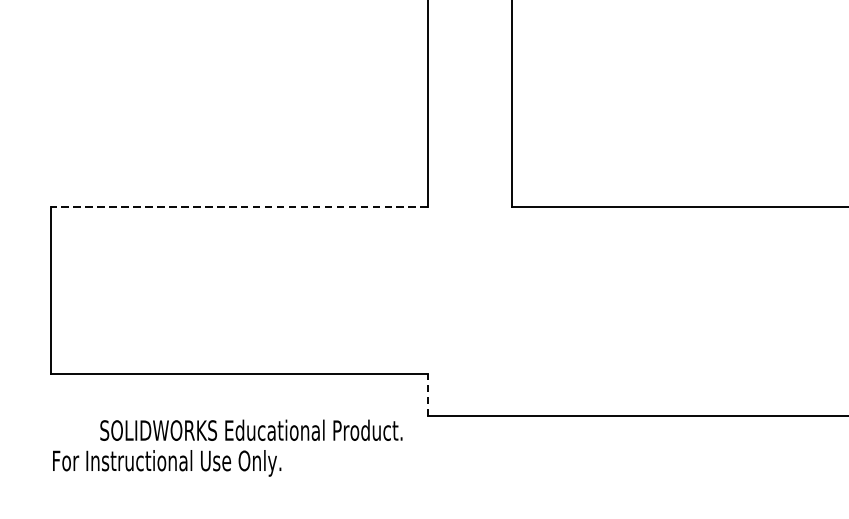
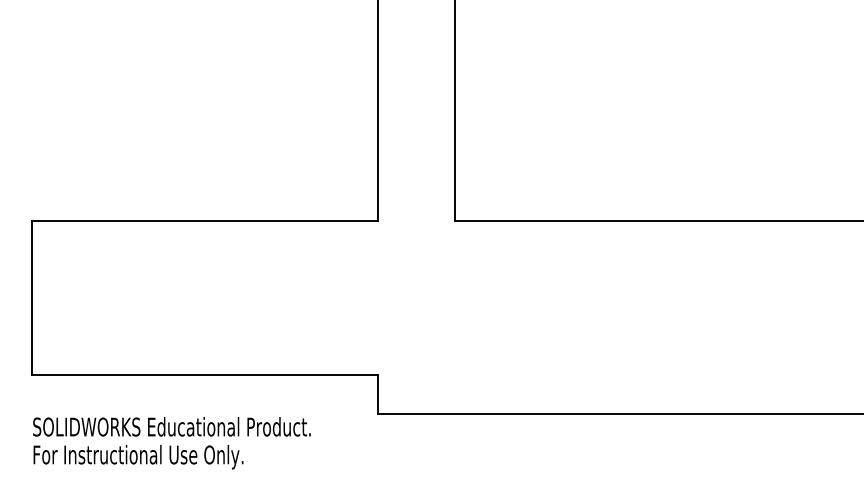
line: (238, 206) -> (204, 221), dashed -> solid
line: (428, 395) -> (378, 394), dashed -> solid
text: (250, 429) -> (171, 426), moved

